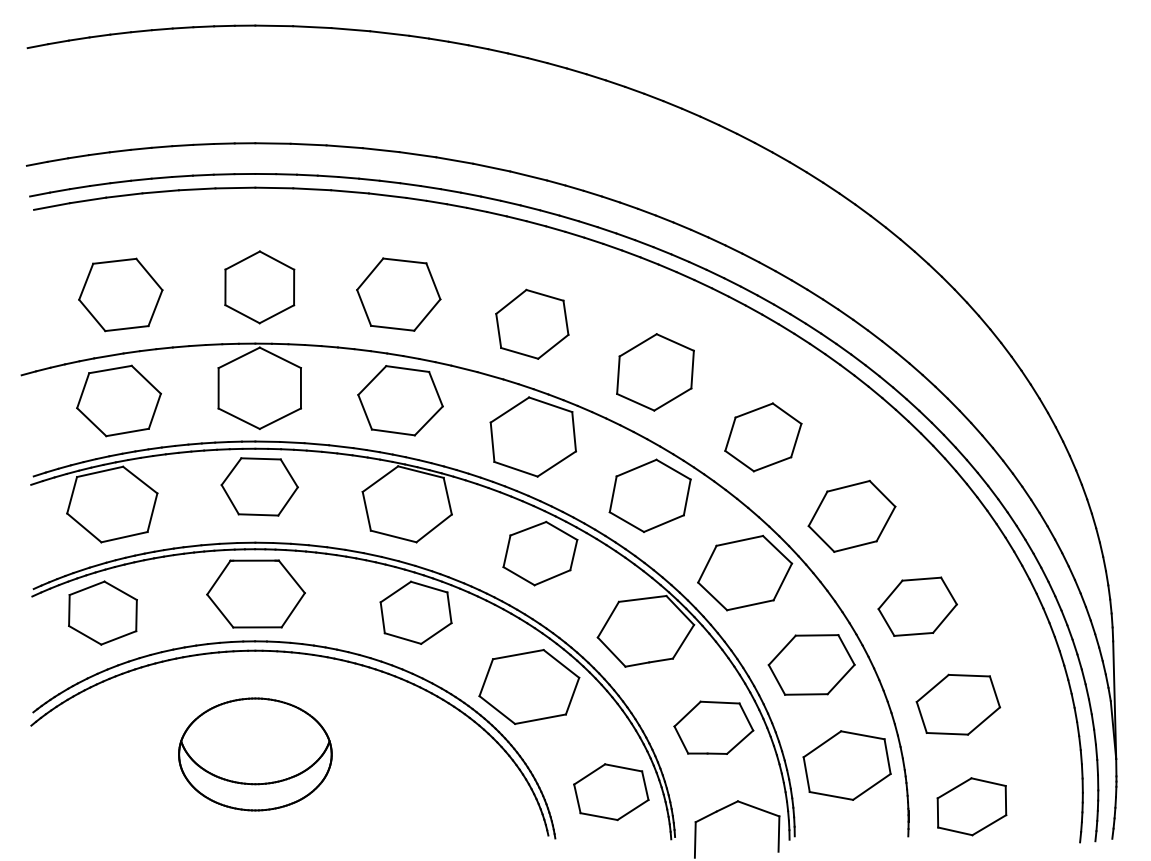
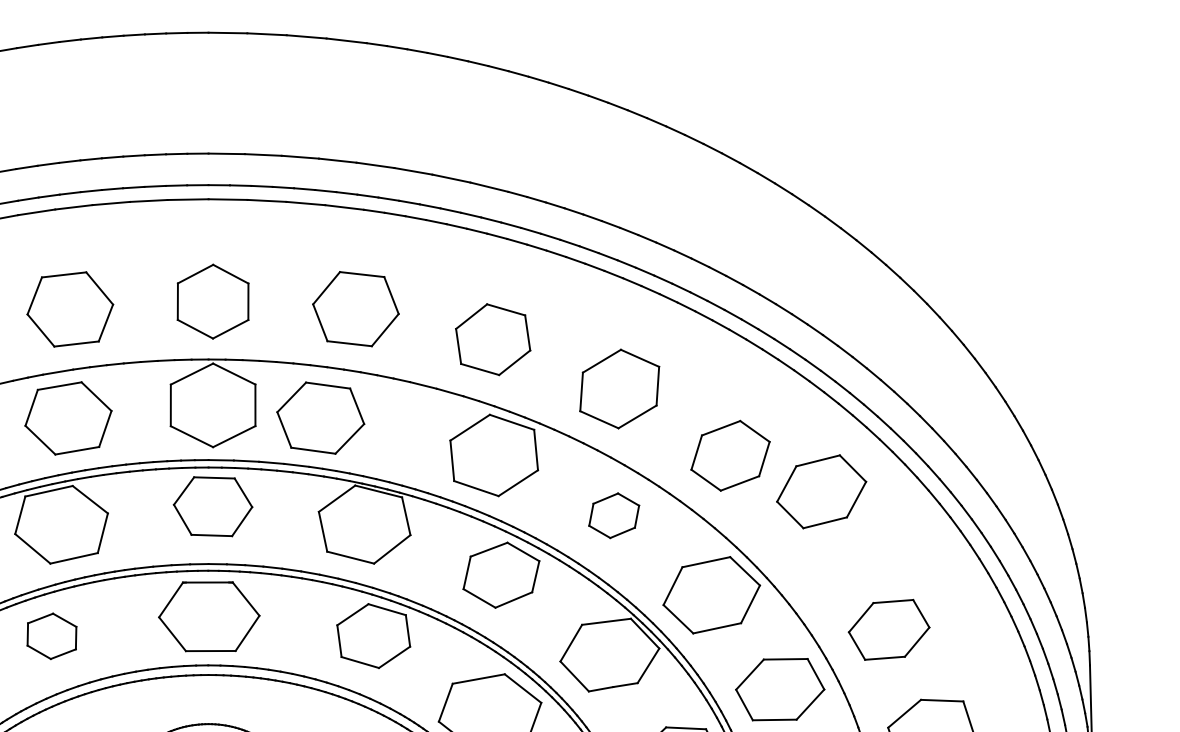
part: (400, 400) -> (320, 417), moved
part: (649, 495) -> (613, 515), size x0.6
part: (851, 515) -> (821, 490), moved
part: (102, 612) -> (51, 635), size x0.7

